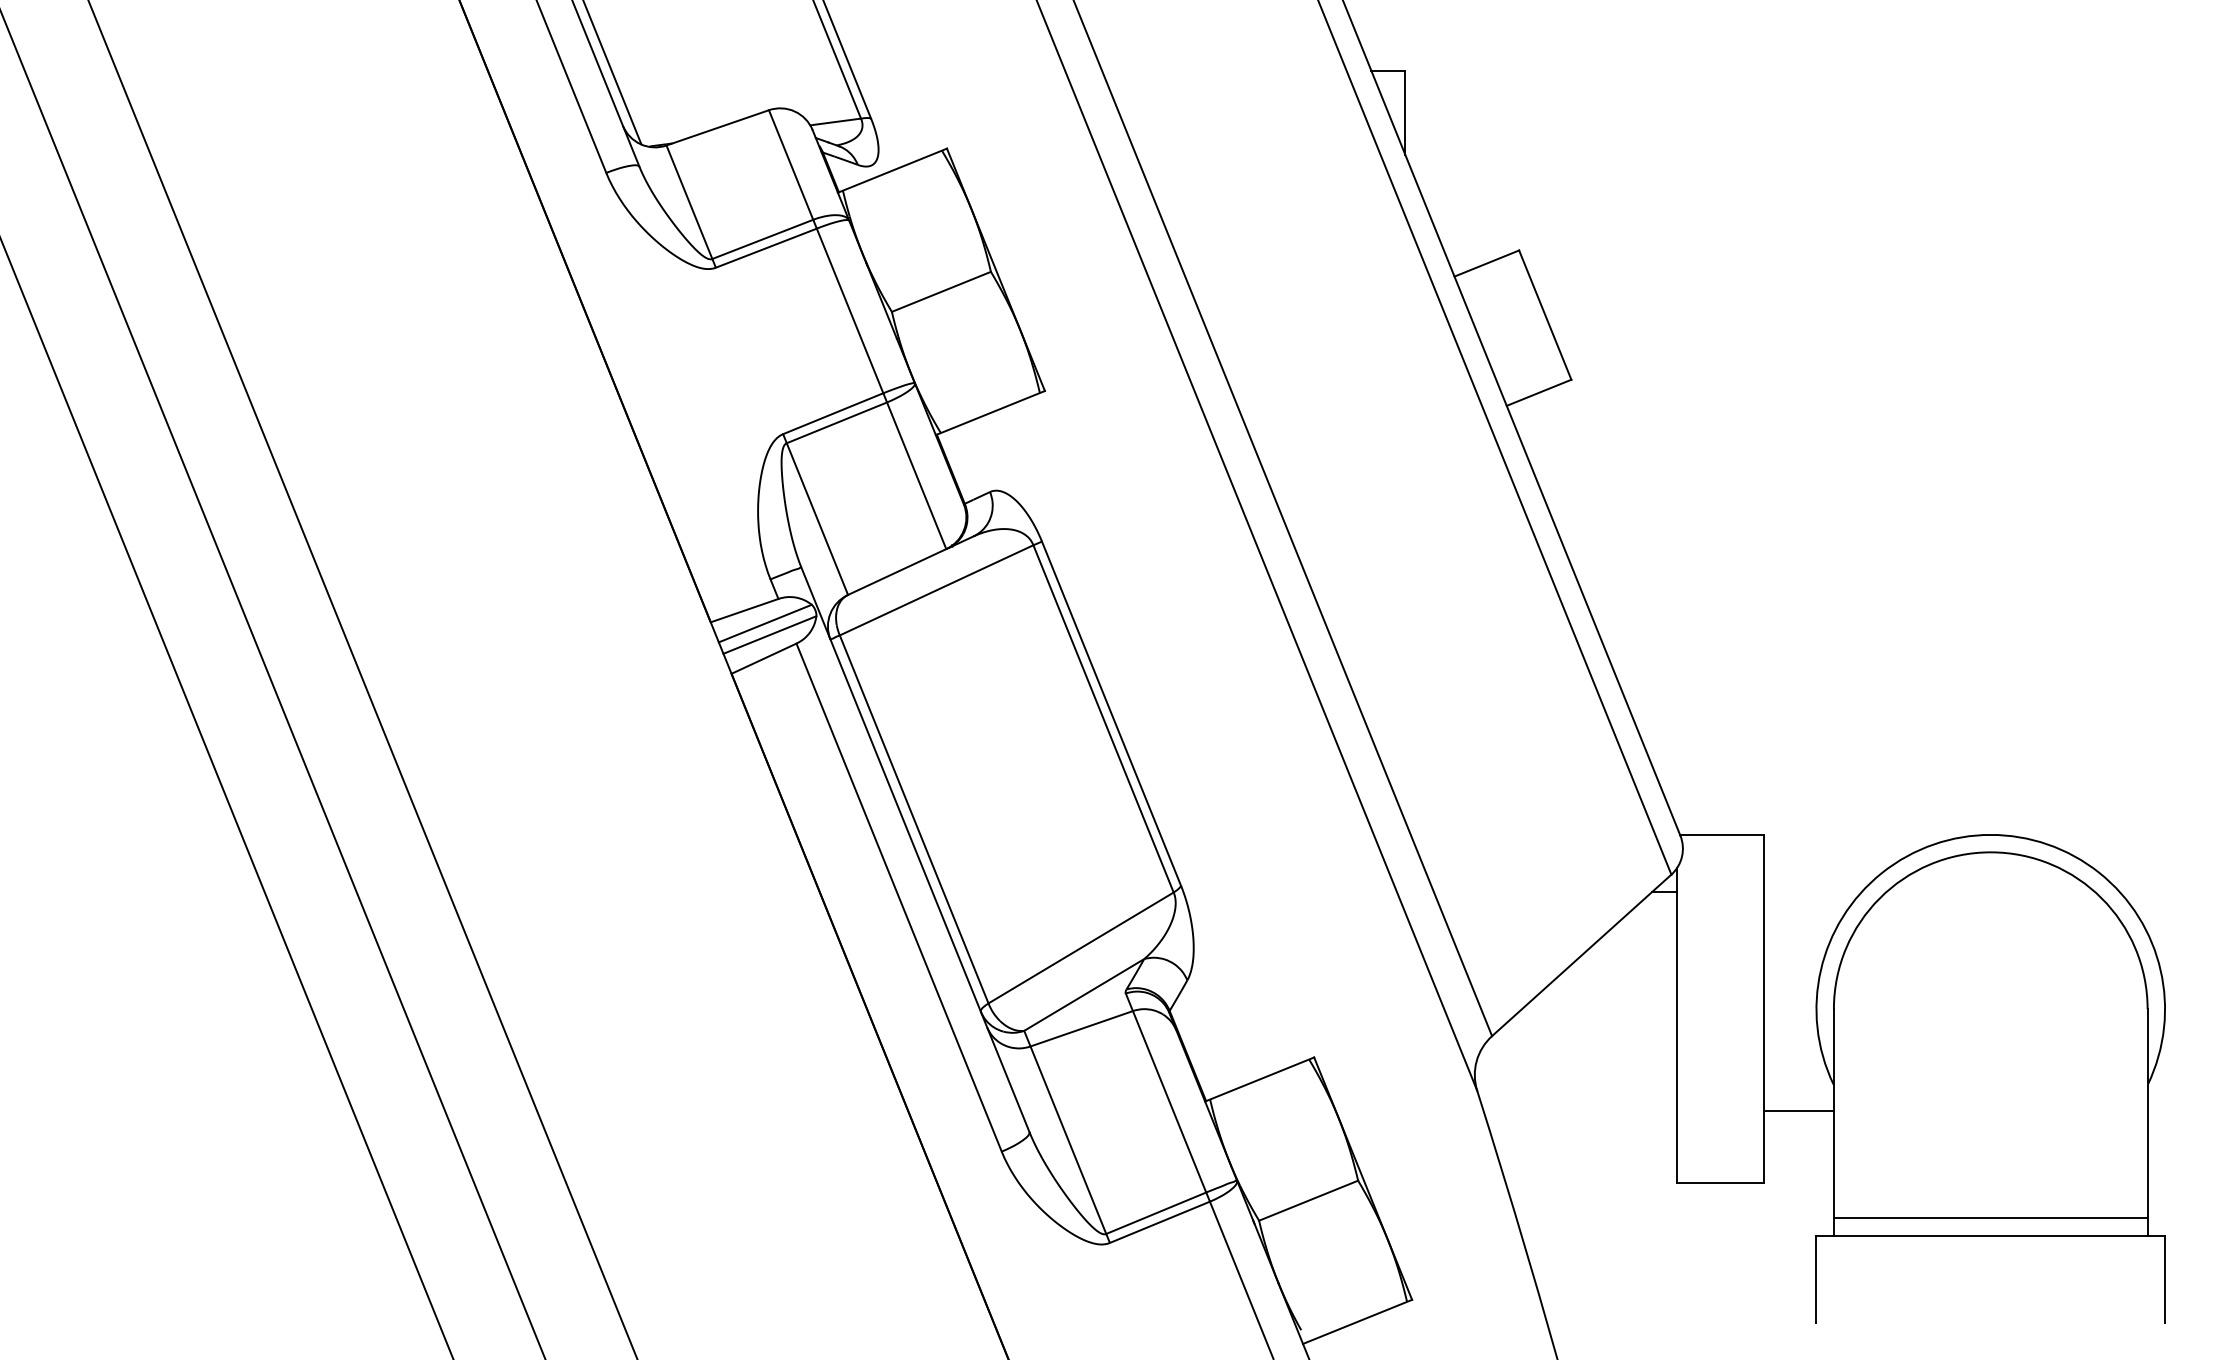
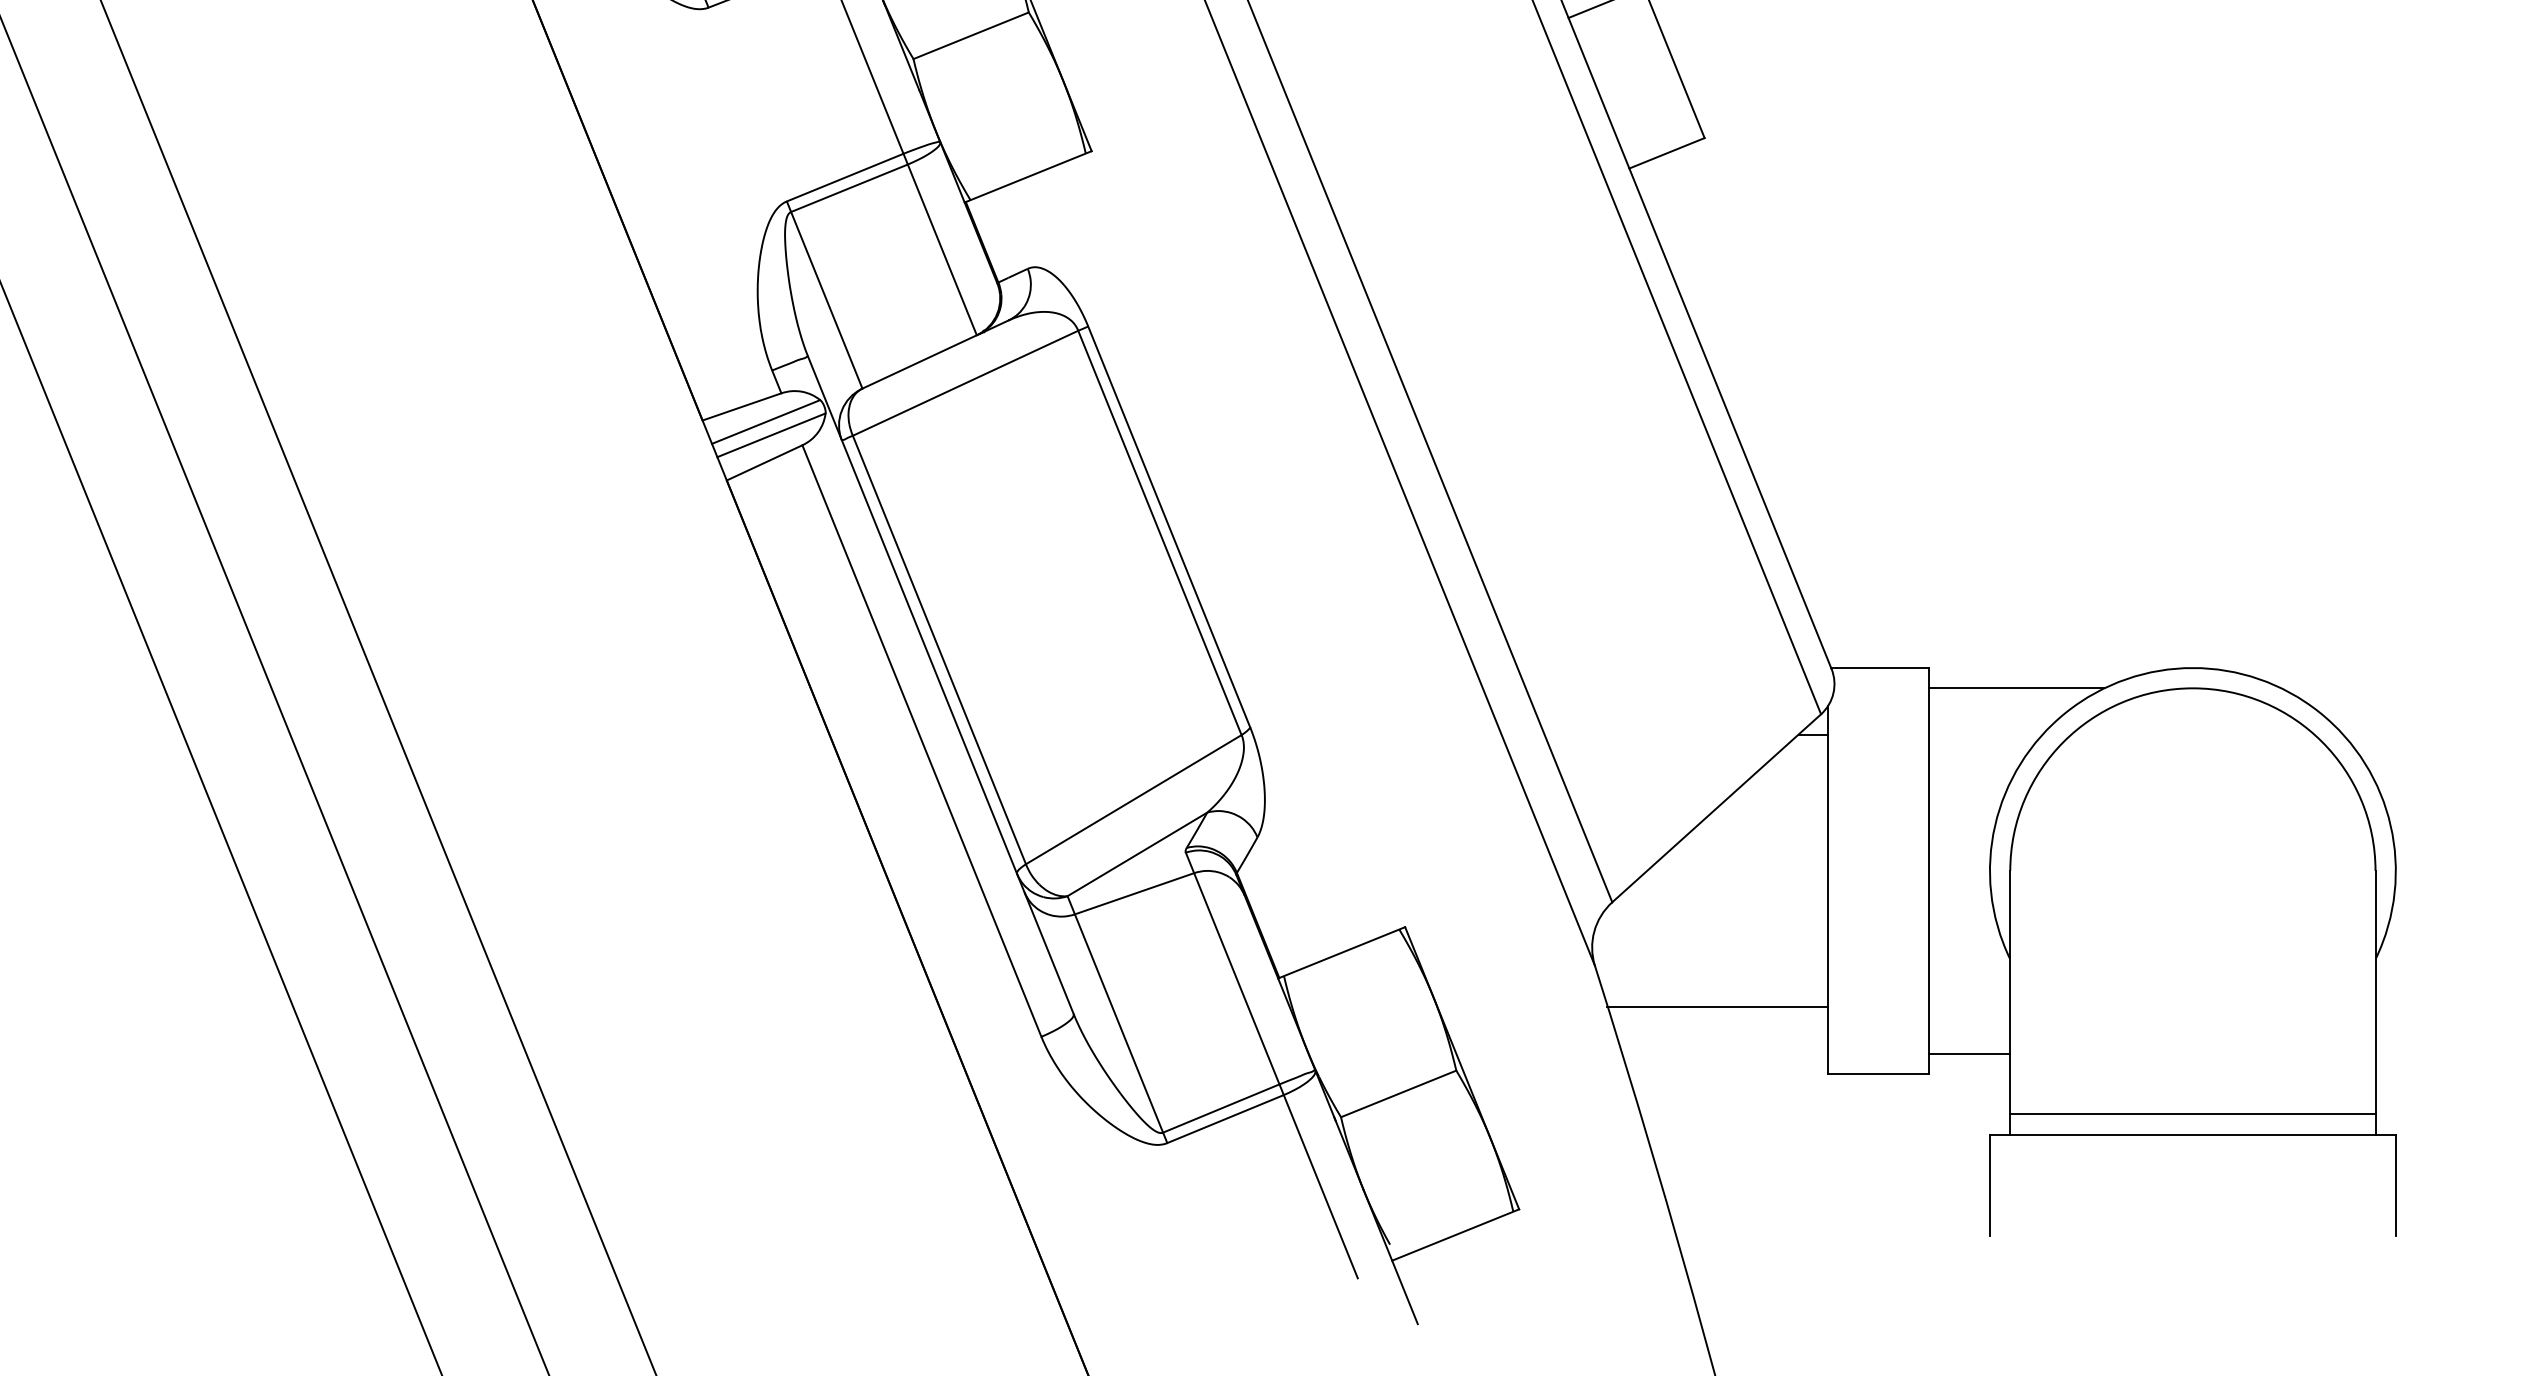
line: (1839, 852) -> (2016, 688), added
line: (1798, 1111) -> (1969, 1054), moved
line: (1582, 1126) -> (1717, 1007), added

